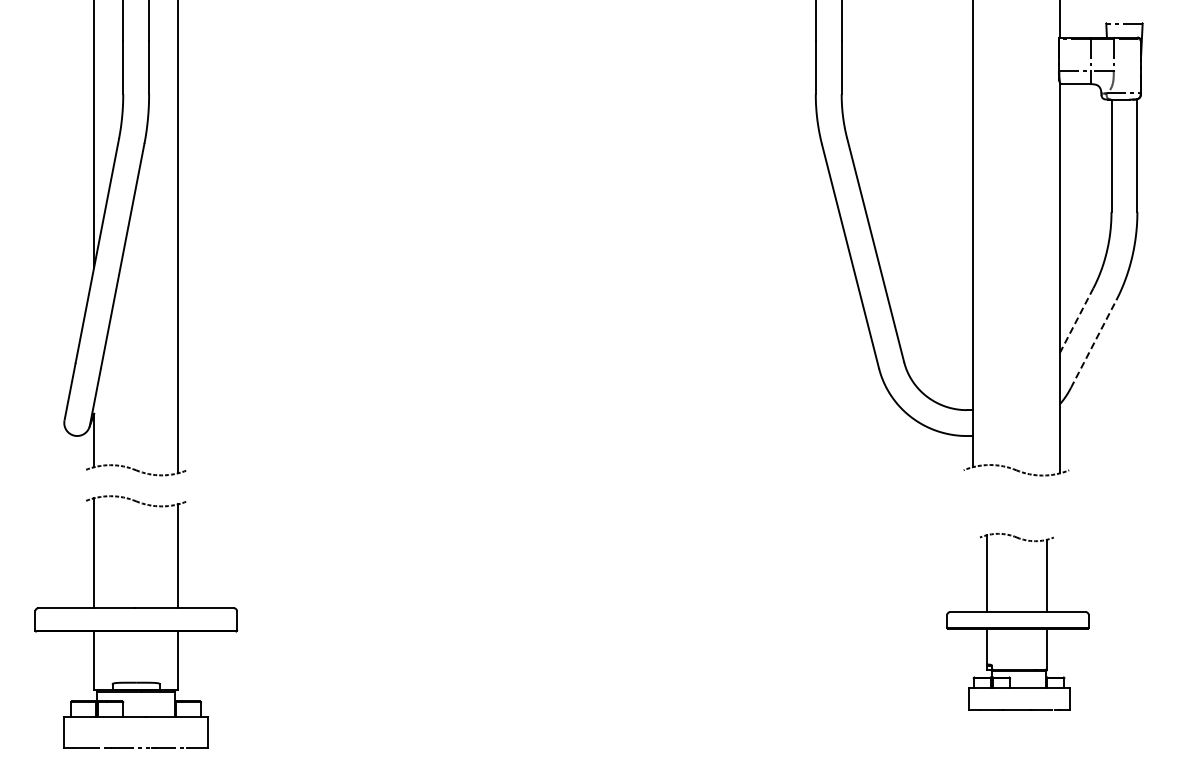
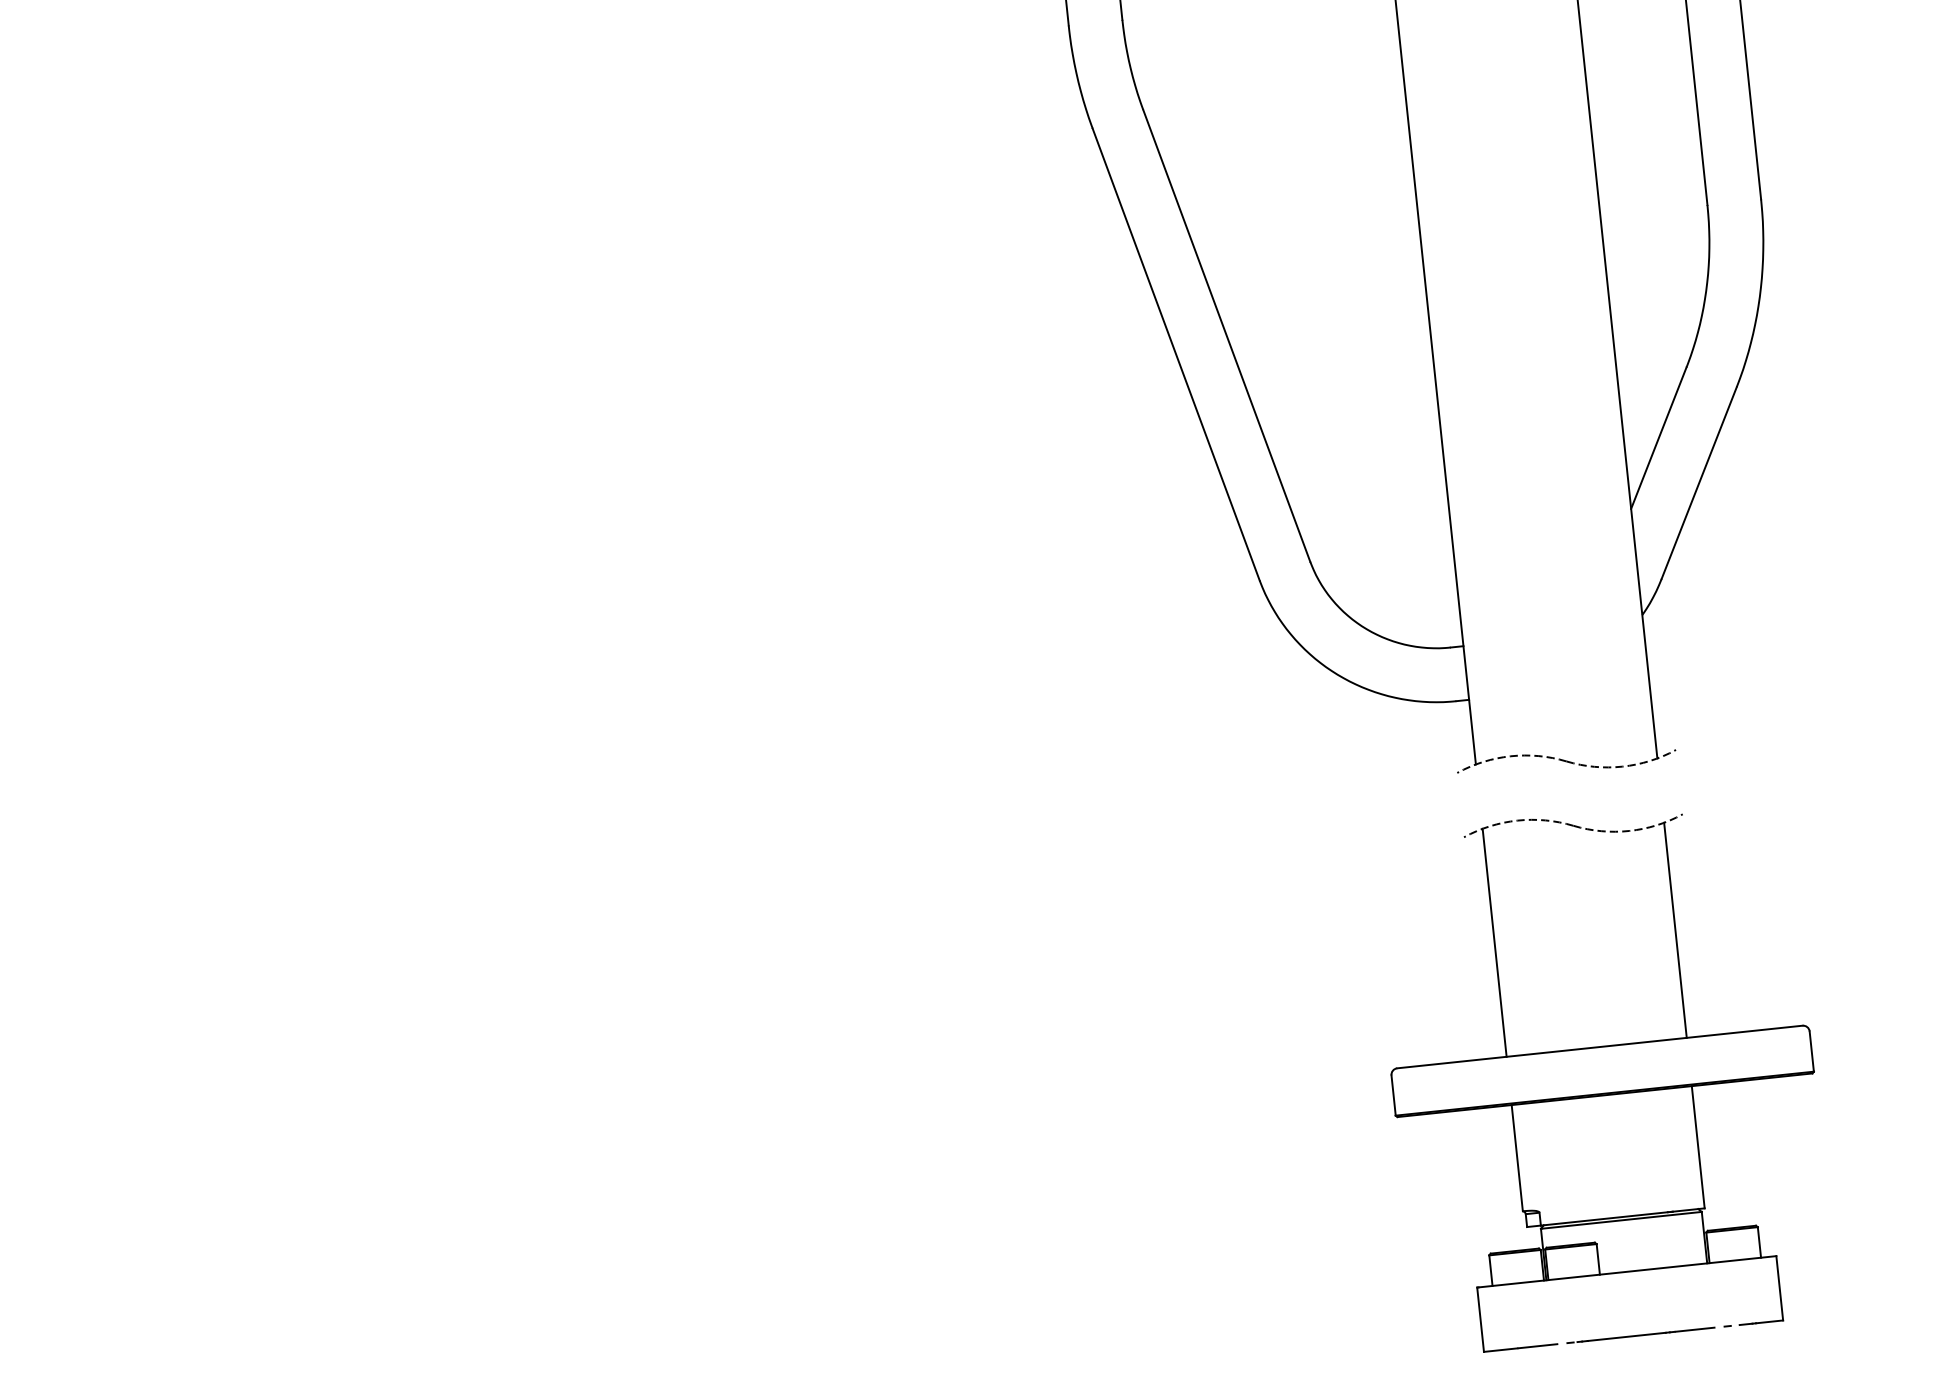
line: (1076, 321) -> (1658, 439), dashed -> solid
line: (1093, 343) -> (1698, 481), dashed -> solid
part: (1017, 621) -> (1601, 1074), size x1.43

